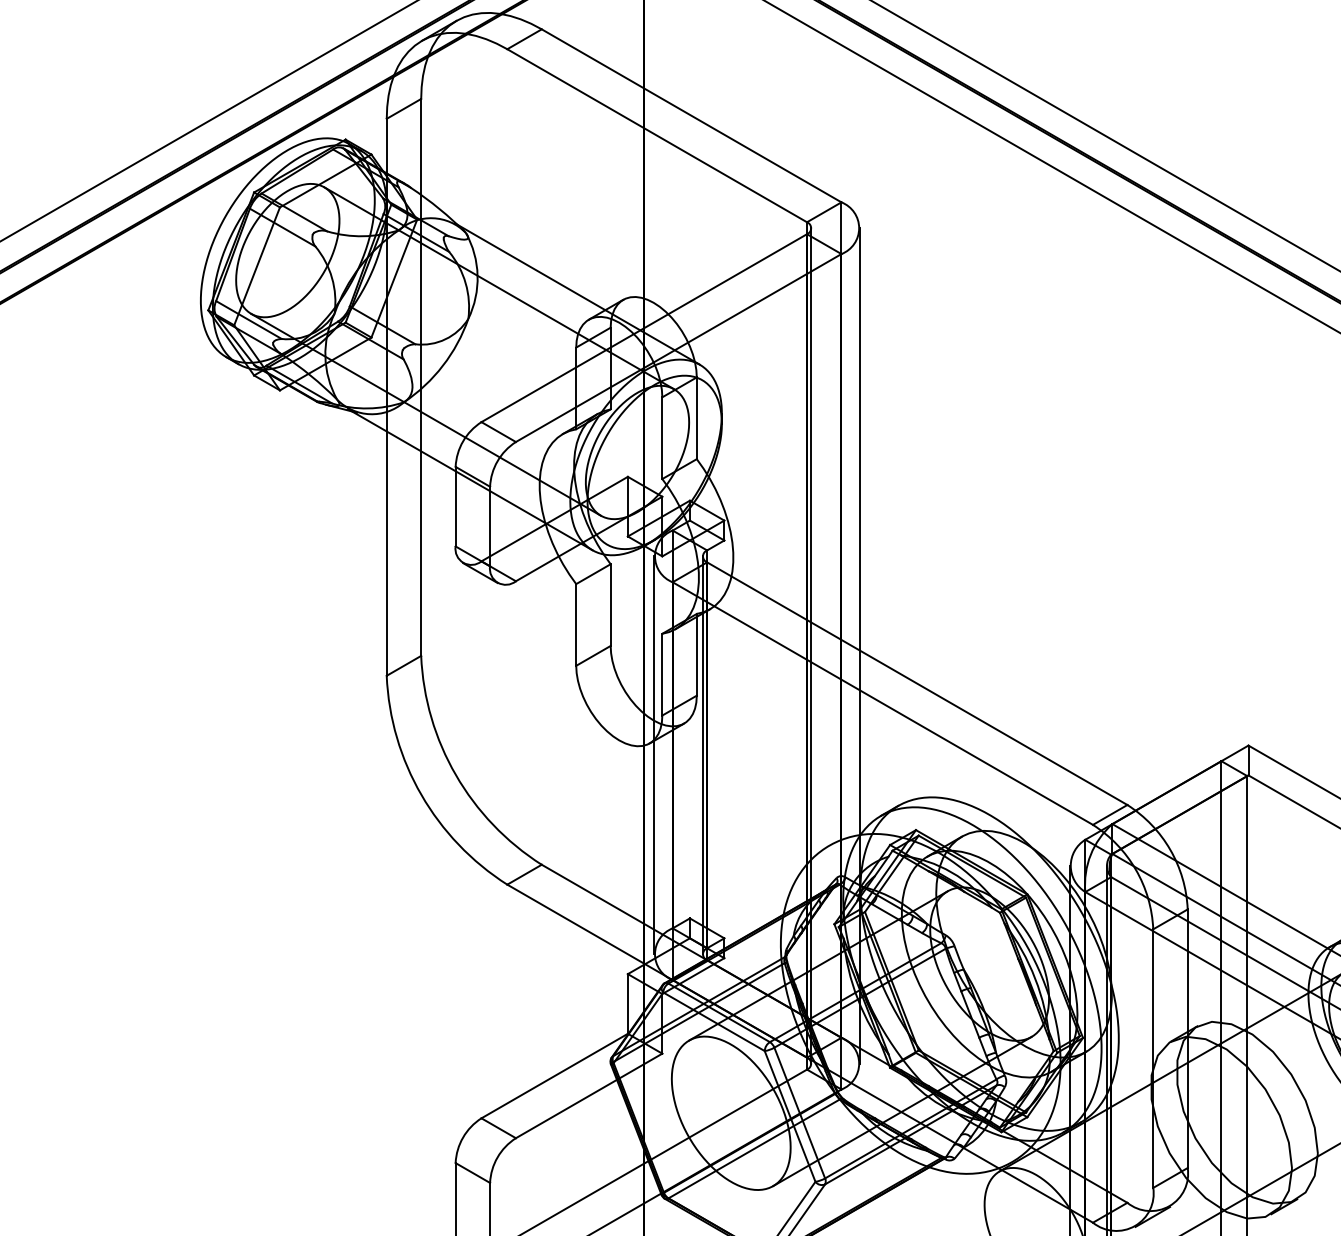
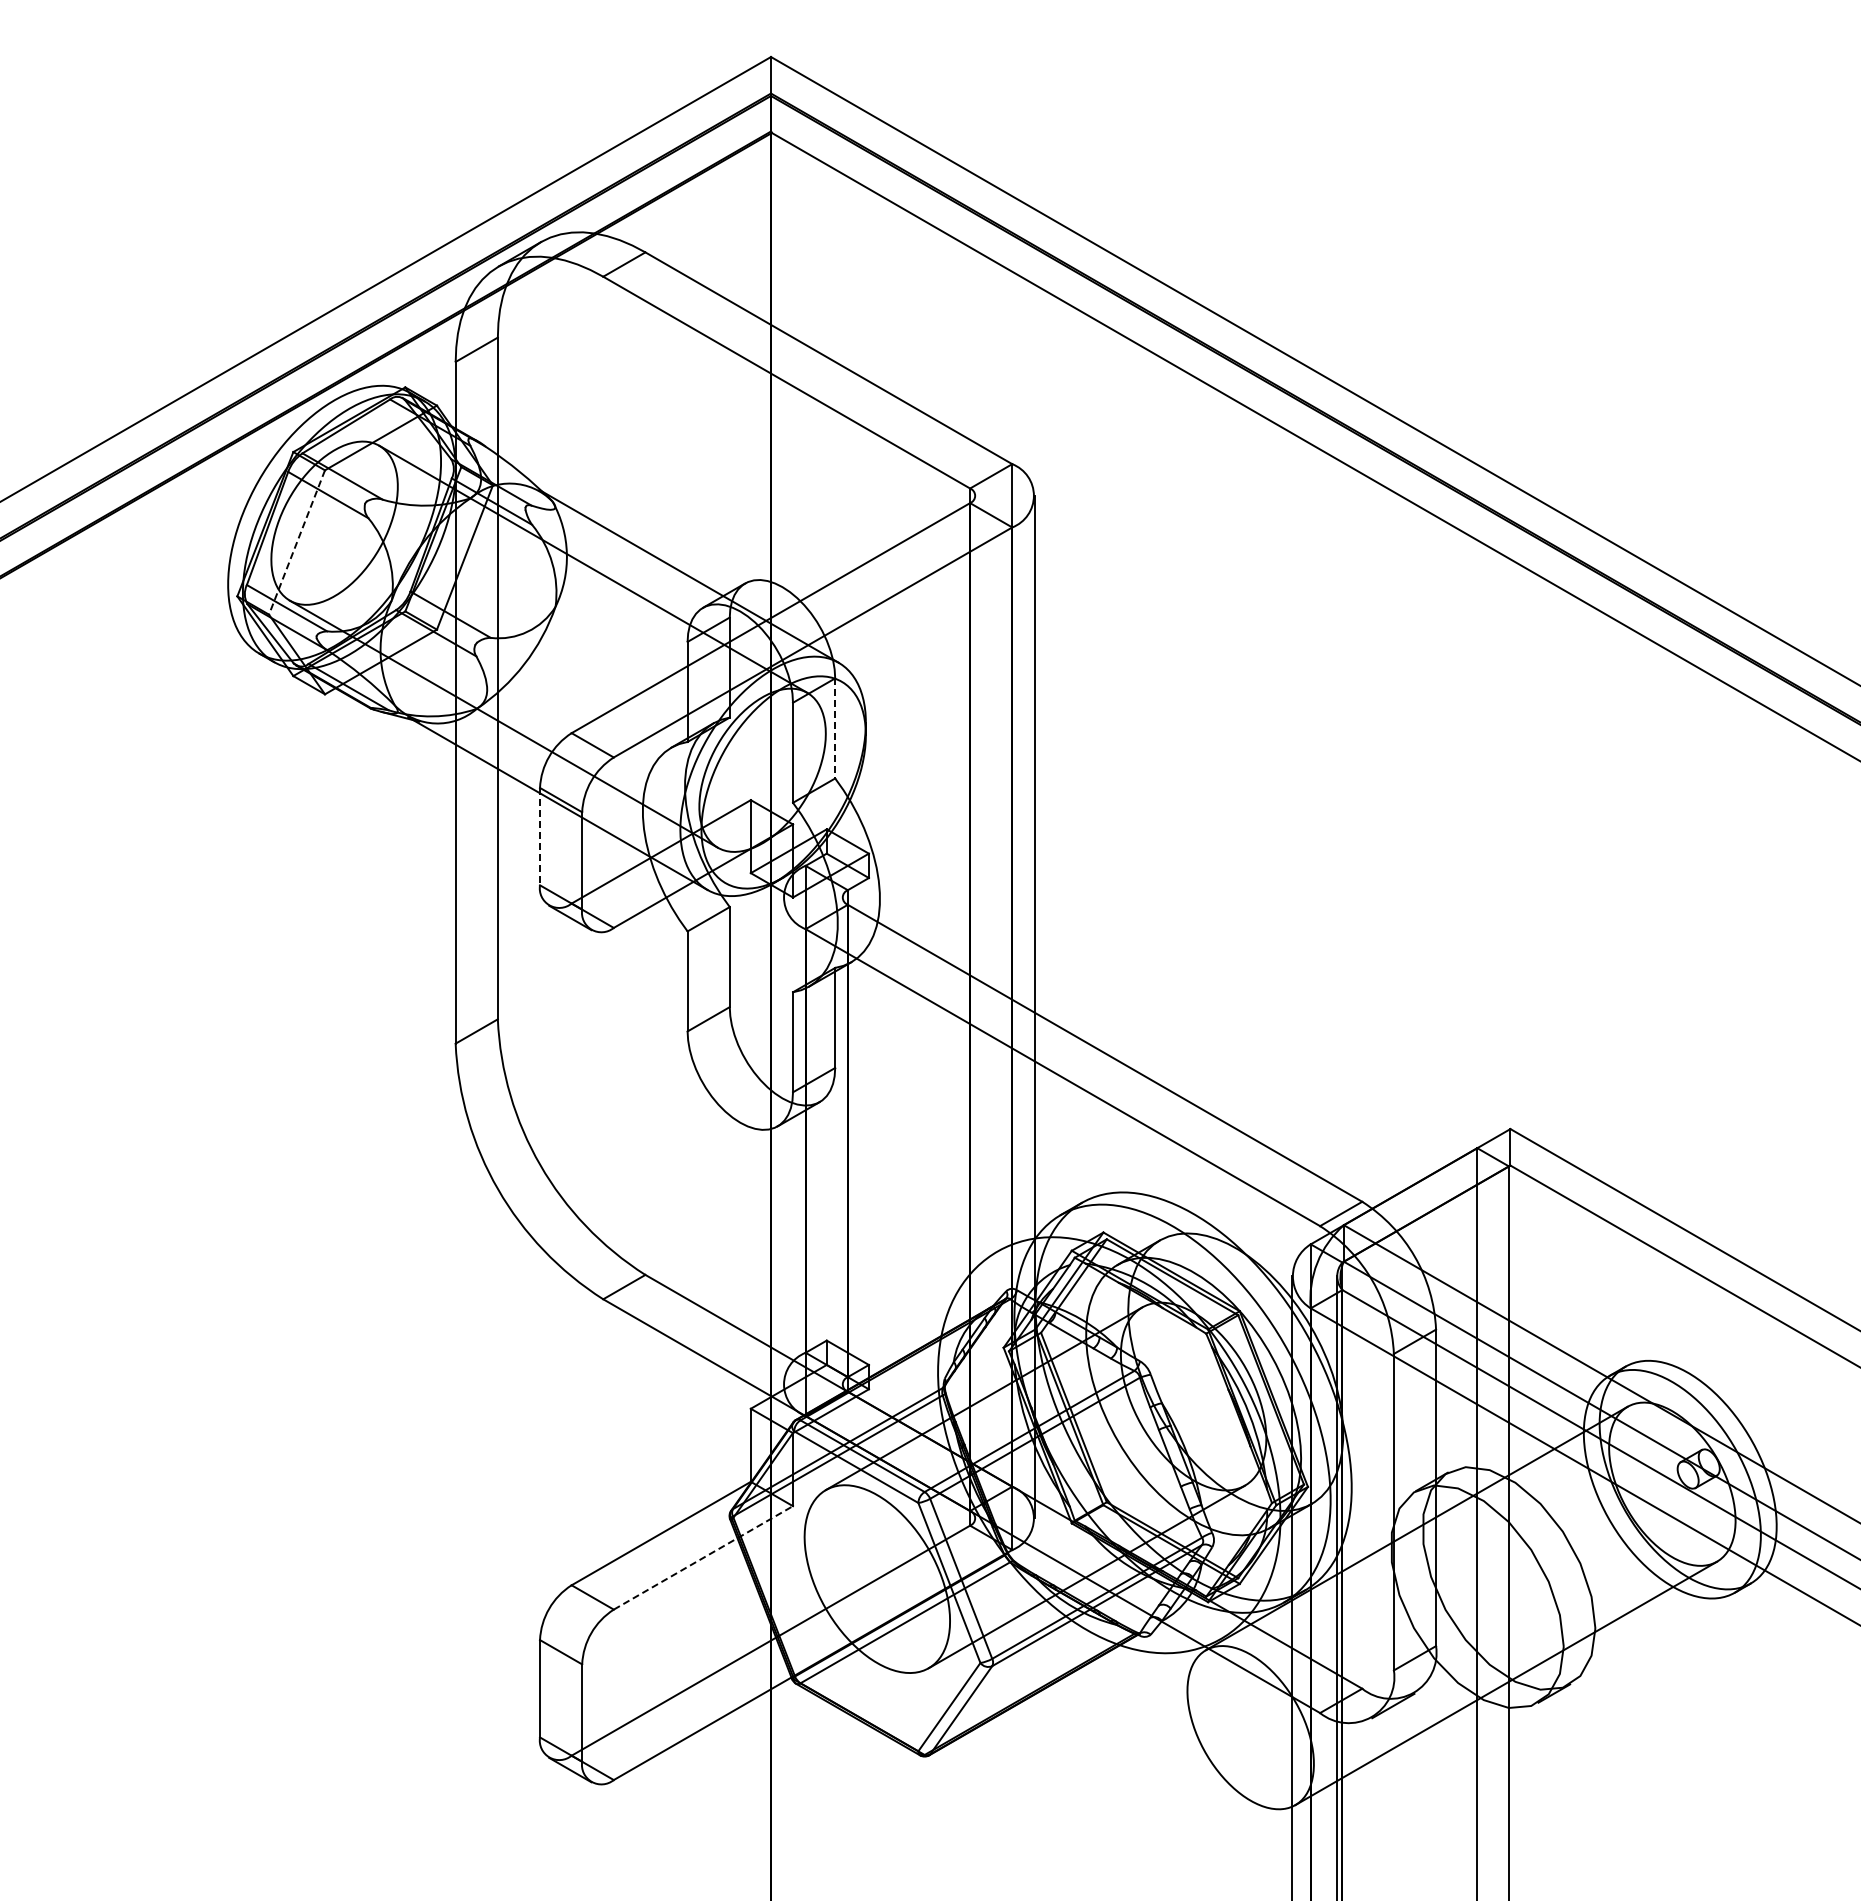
line: (256, 266) -> (296, 542), solid -> dashed
line: (697, 418) -> (835, 728), solid -> dashed
line: (456, 506) -> (540, 836), solid -> dashed
line: (811, 645) -> (975, 1006), removed
line: (653, 754) -> (782, 1140), removed
line: (702, 754) -> (842, 1140), removed
line: (589, 1095) -> (703, 1557), solid -> dashed

